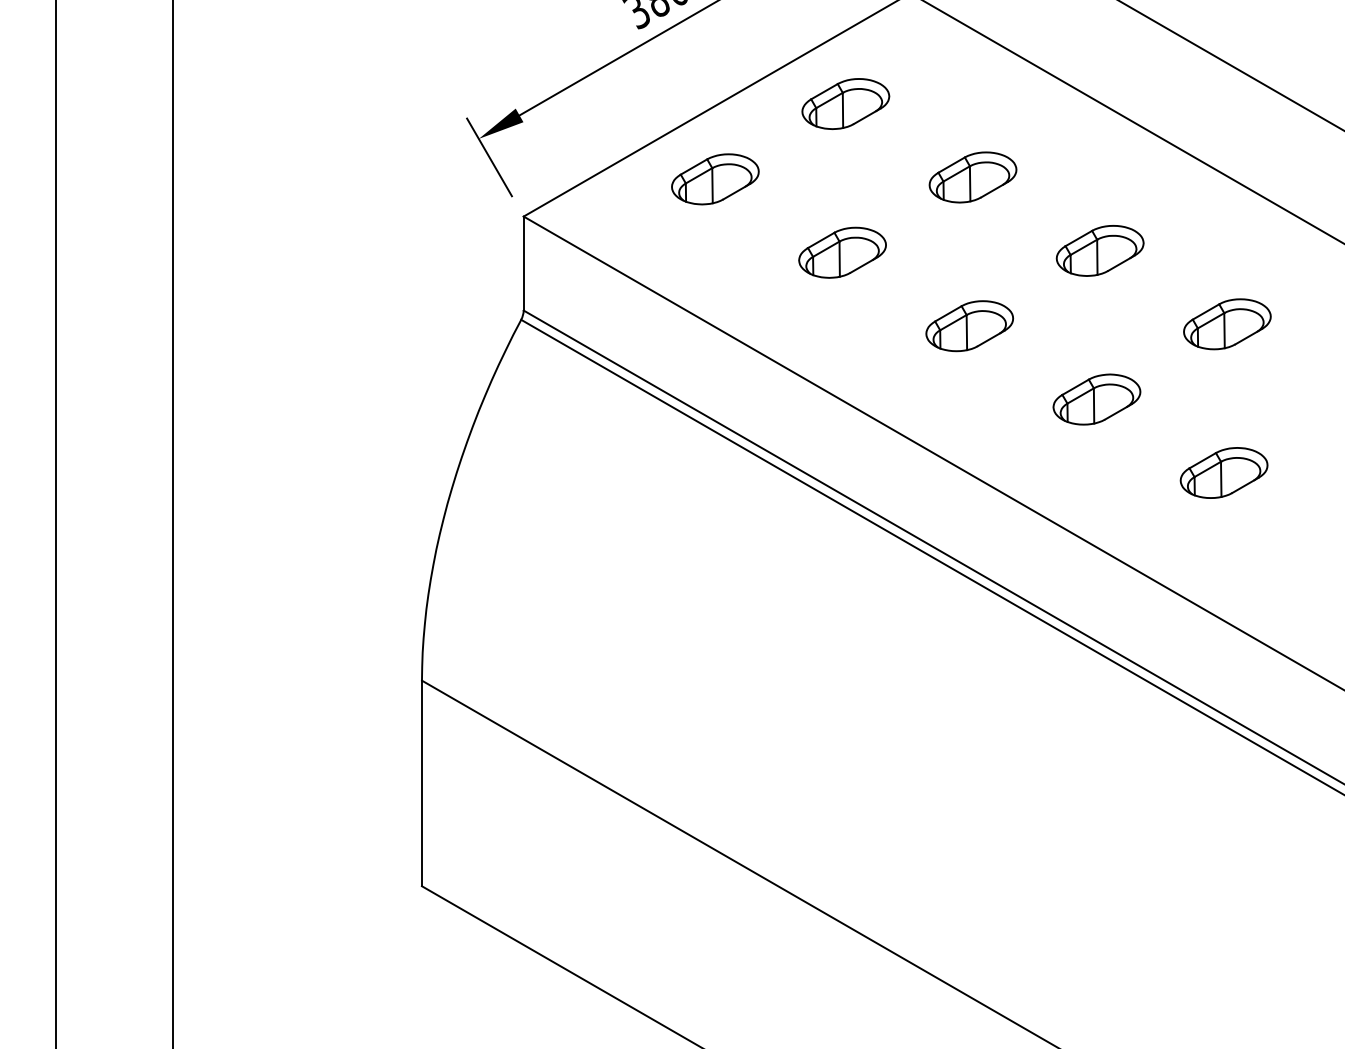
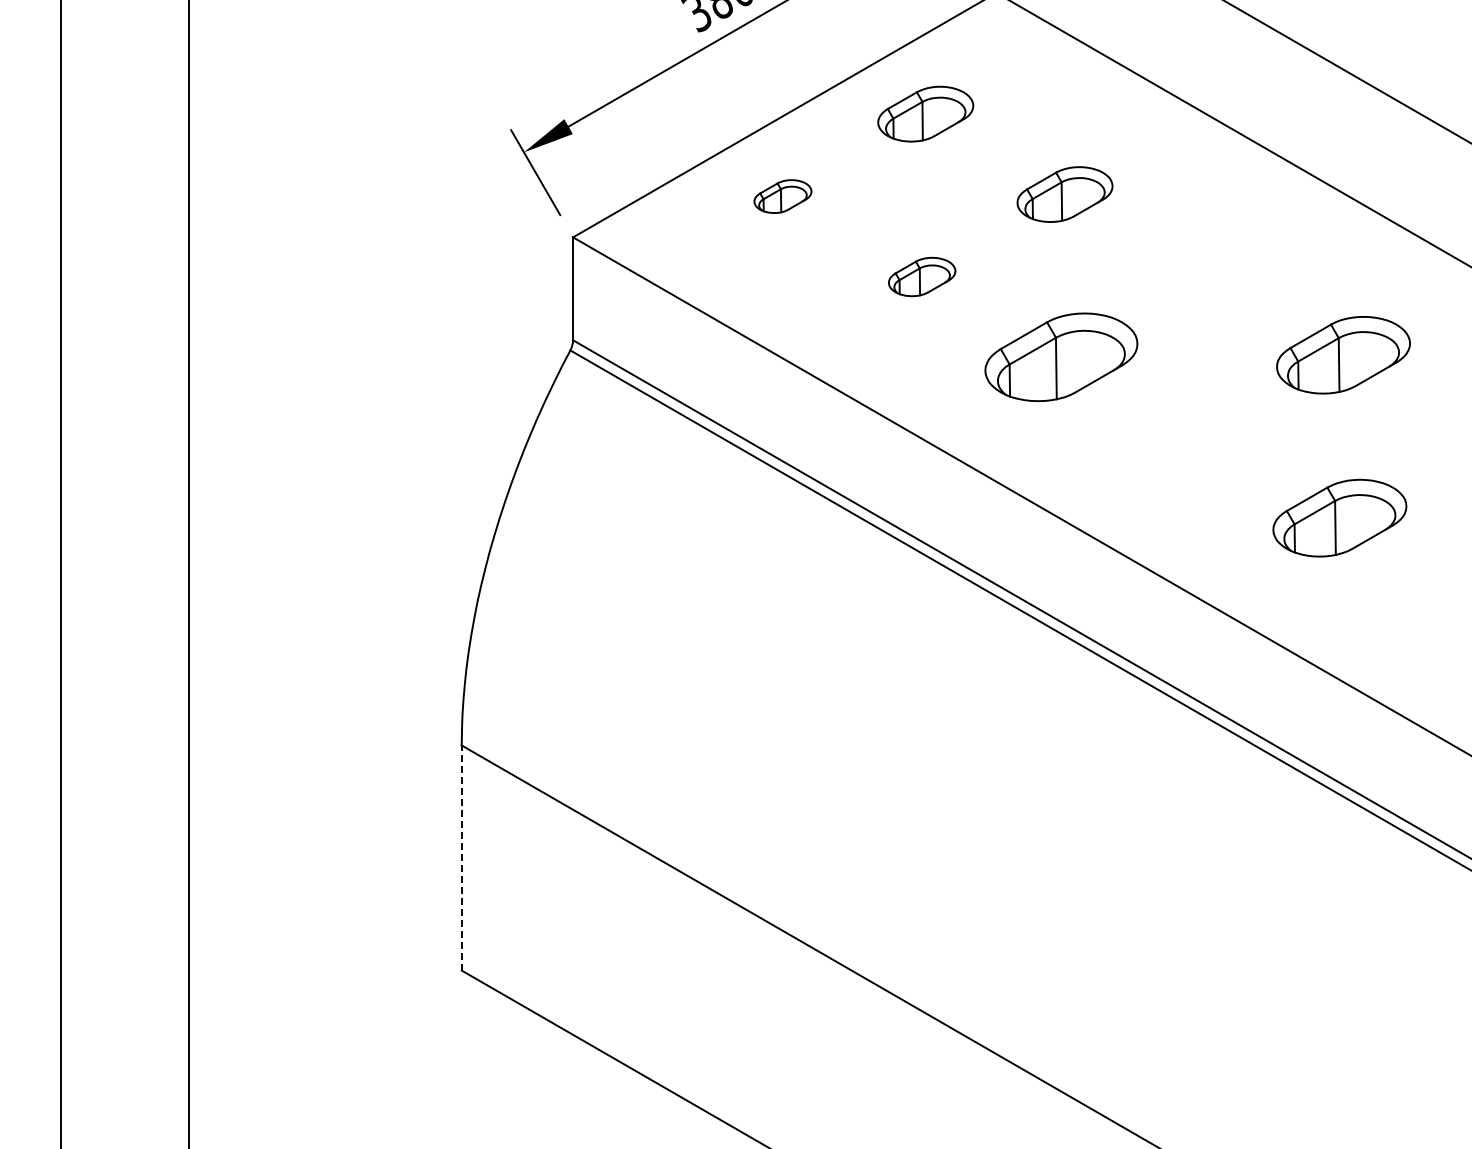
part: (714, 179) -> (782, 196), size x0.6
part: (1099, 250) -> (1203, 274), removed
part: (841, 252) -> (921, 276), size x0.7
part: (1227, 324) -> (1343, 355), size x1.4
part: (969, 326) -> (1061, 357), size x1.6
part: (1096, 399) -> (1200, 437), removed
part: (1223, 472) -> (1339, 517), size x1.4
line: (421, 783) -> (461, 858), solid -> dashed

